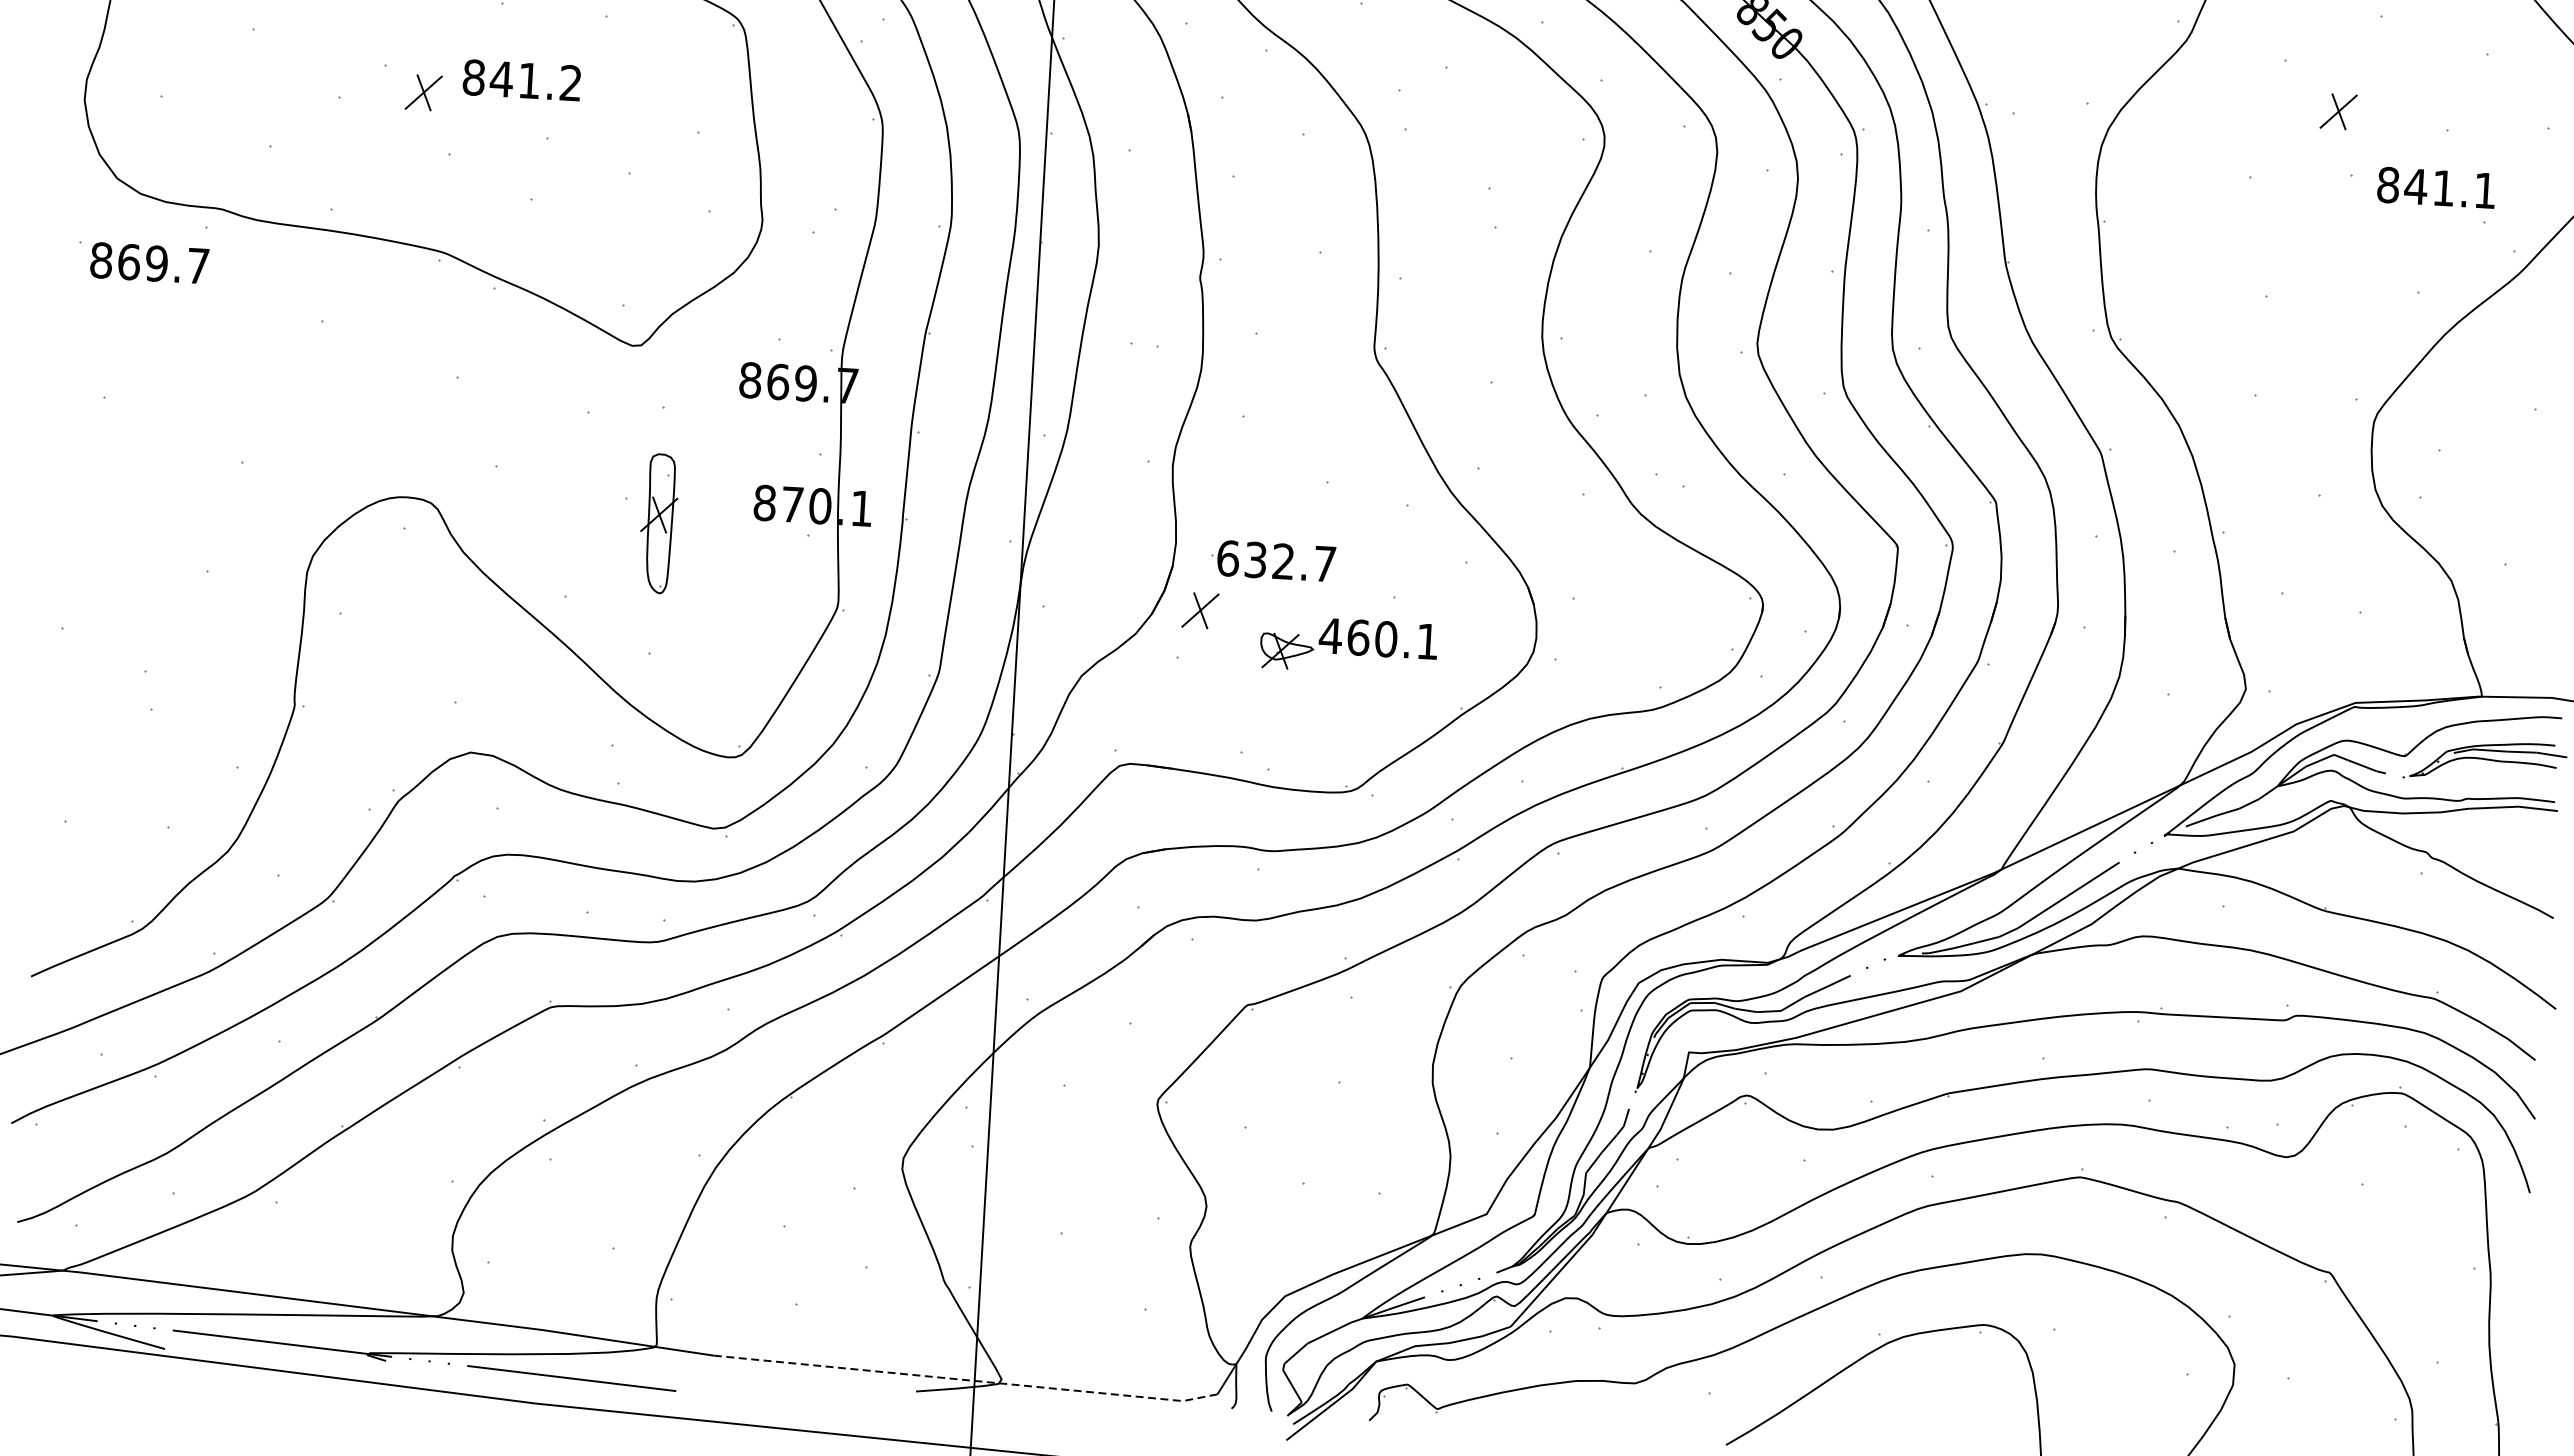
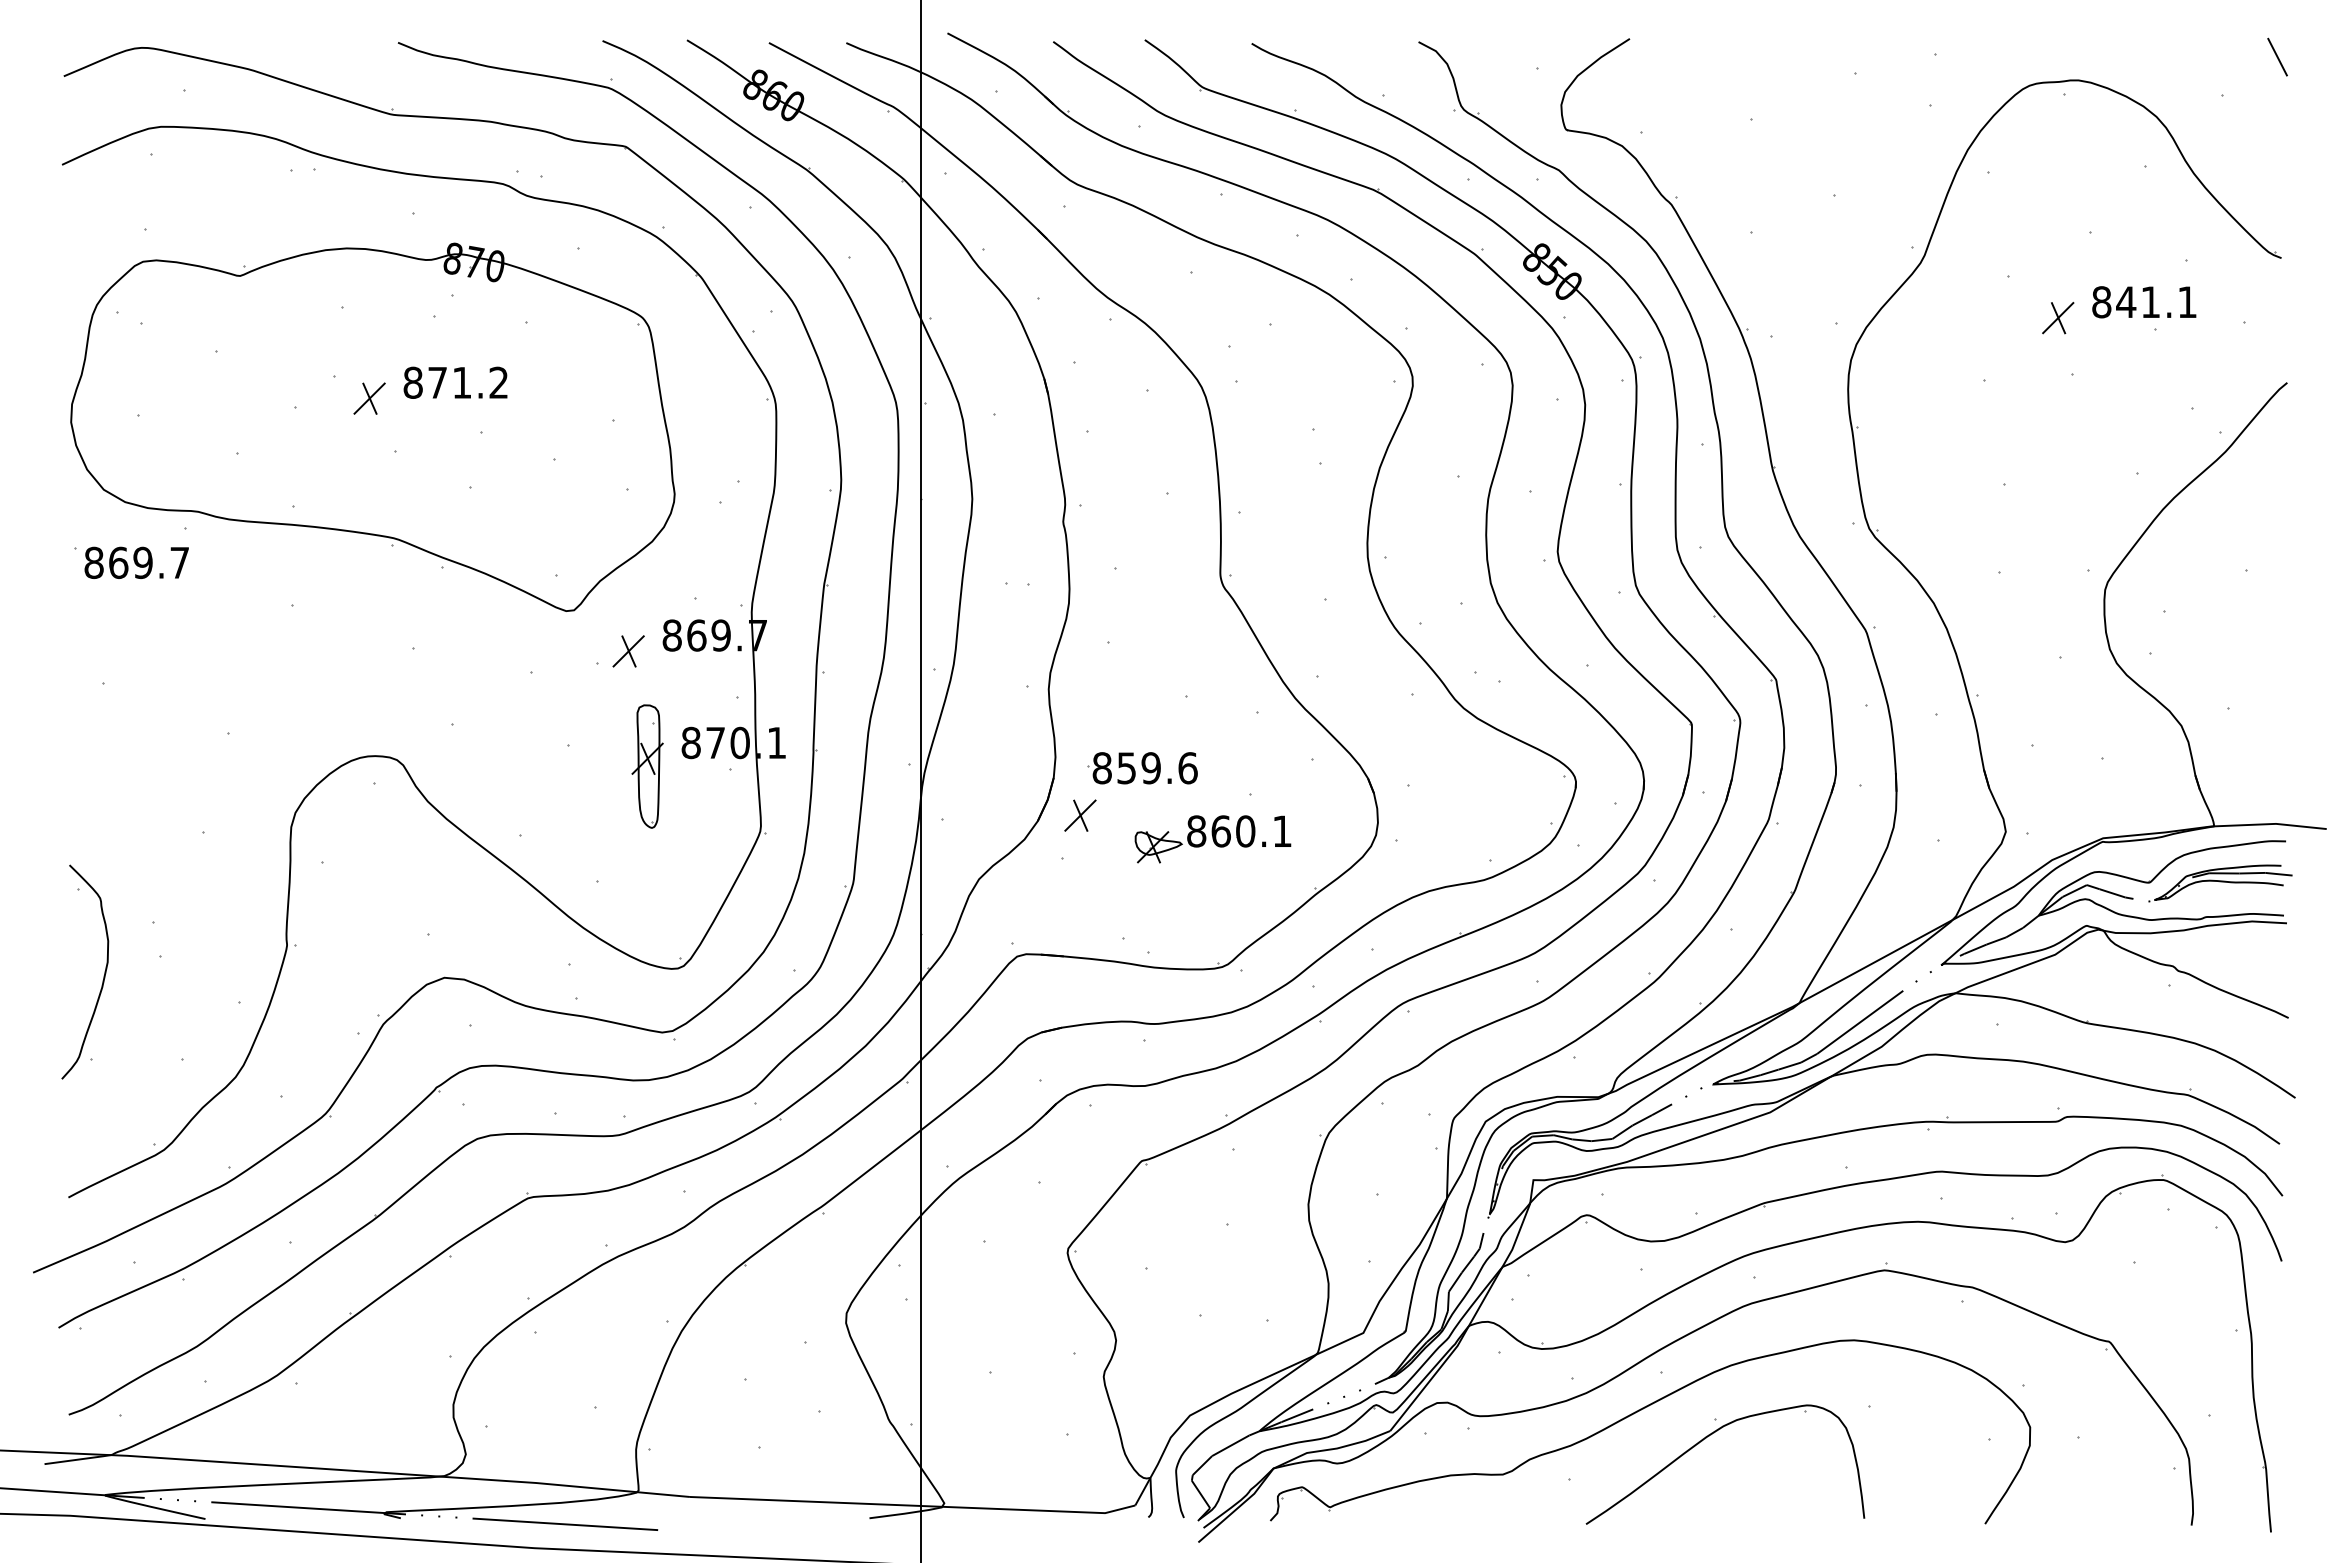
text: (501, 78) -> (437, 382), 841.2 -> 871.2
text: (2436, 188) -> (2144, 302), moved
part: (700, 395) -> (628, 651), added
part: (658, 523) -> (647, 766), moved
text: (1275, 561) -> (1144, 768), 632.7 -> 859.6
text: (1330, 636) -> (1196, 831), 460.1 -> 860.1
curve: (85, 727) -> (103, 975), added
line: (966, 1379) -> (913, 1505), dashed -> solid

